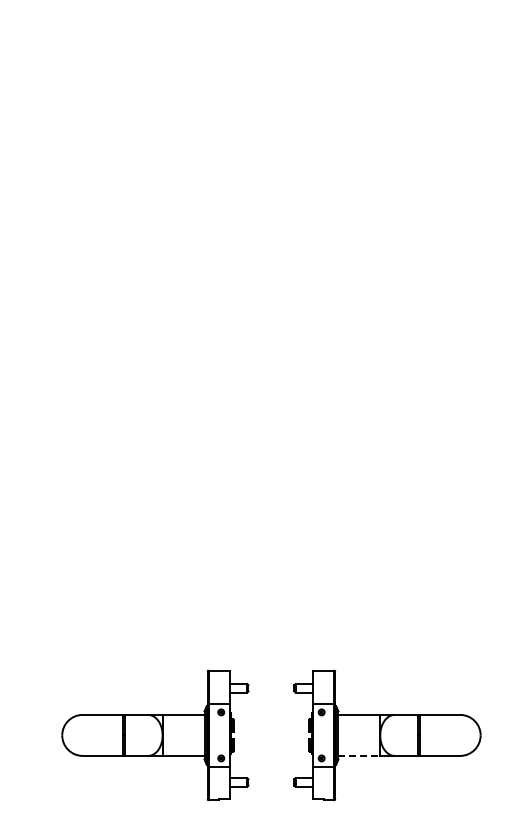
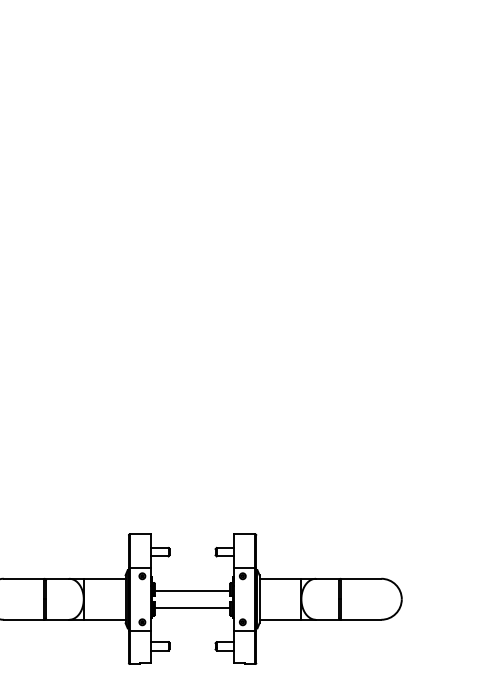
line: (271, 727) -> (192, 591), added
line: (271, 743) -> (192, 607), added
line: (359, 755) -> (280, 619), dashed -> solid

